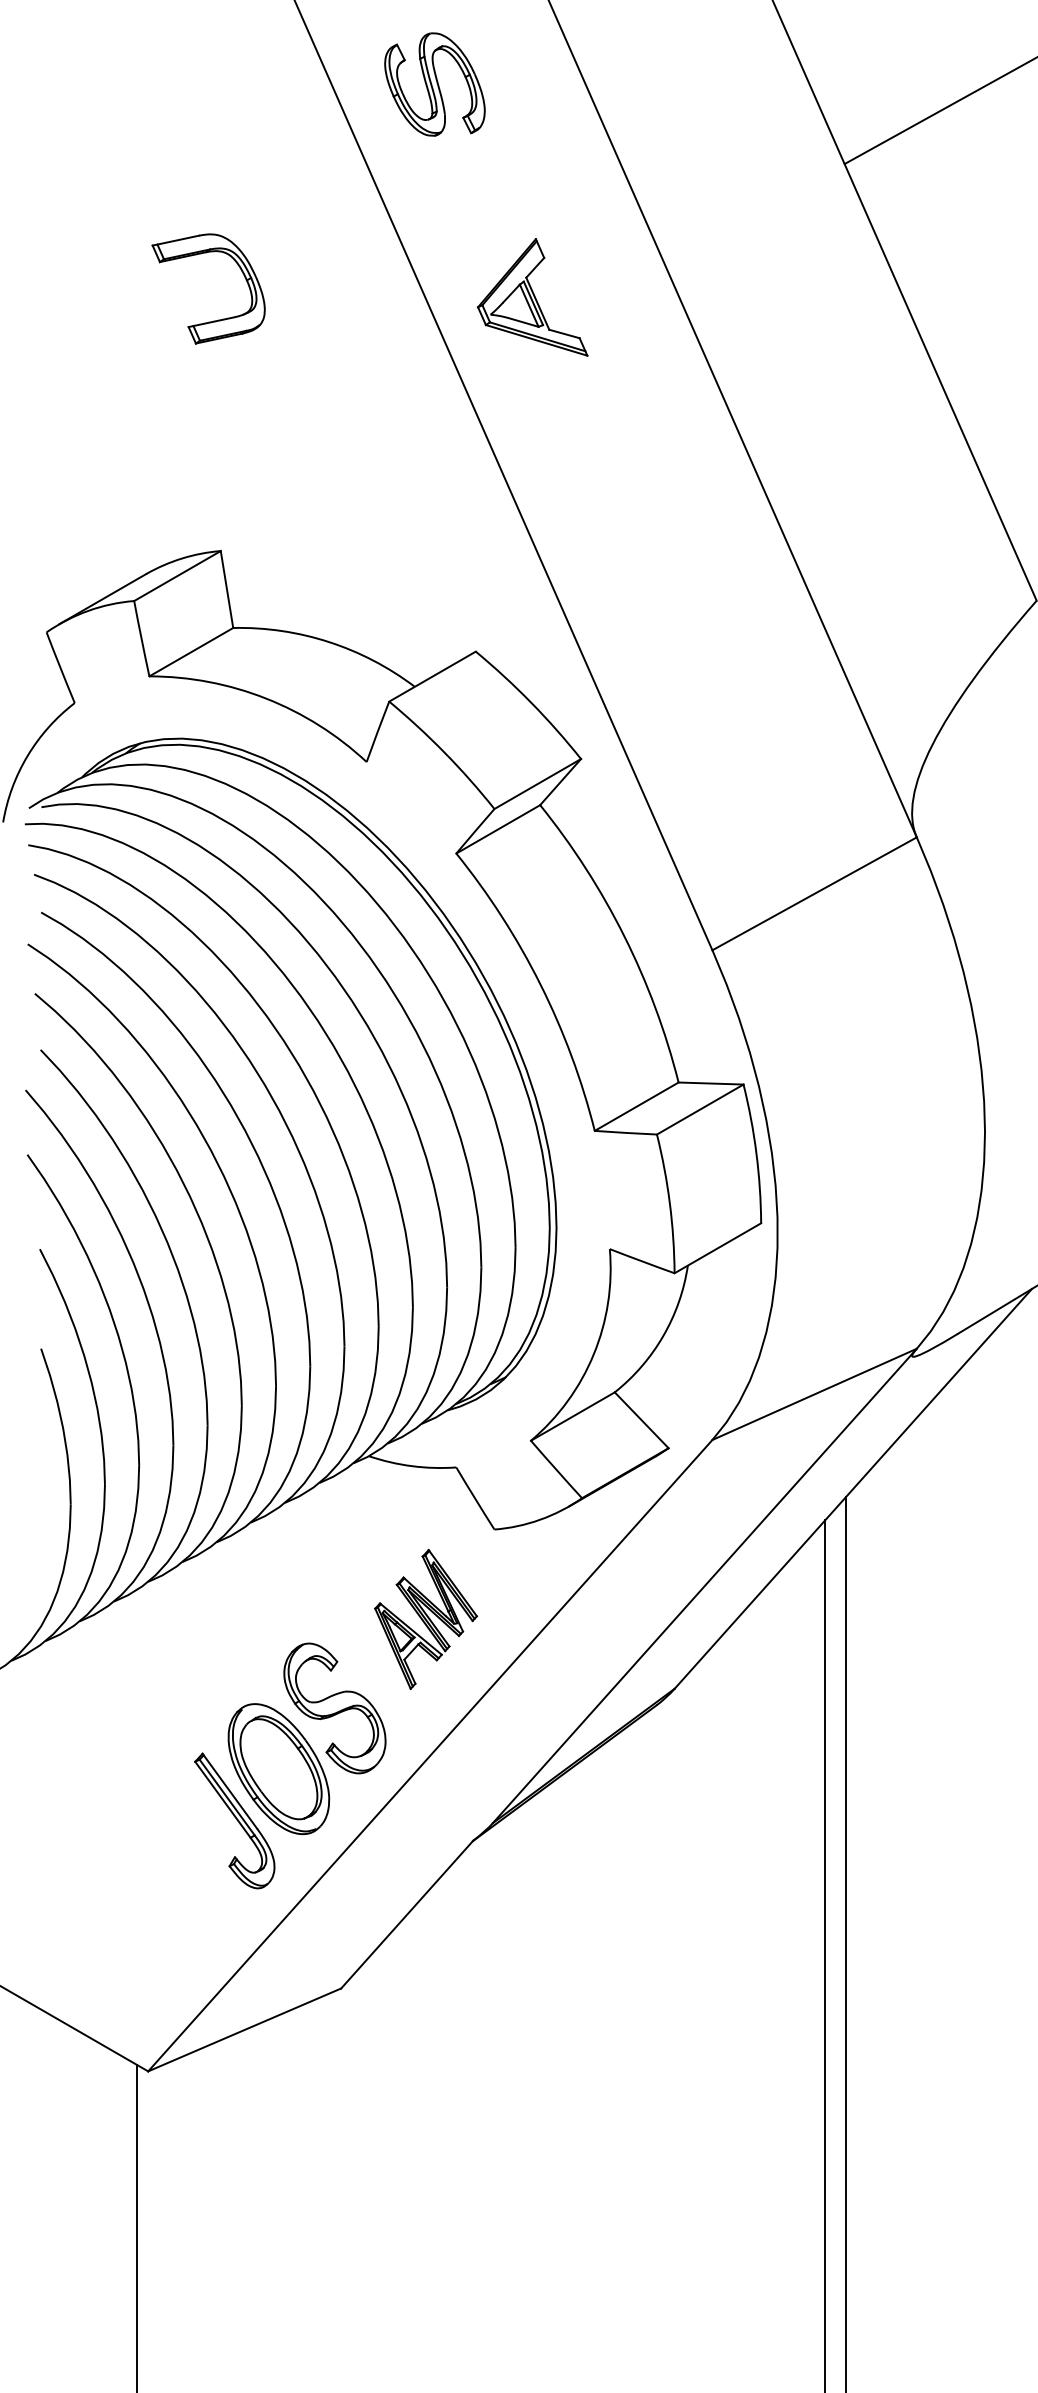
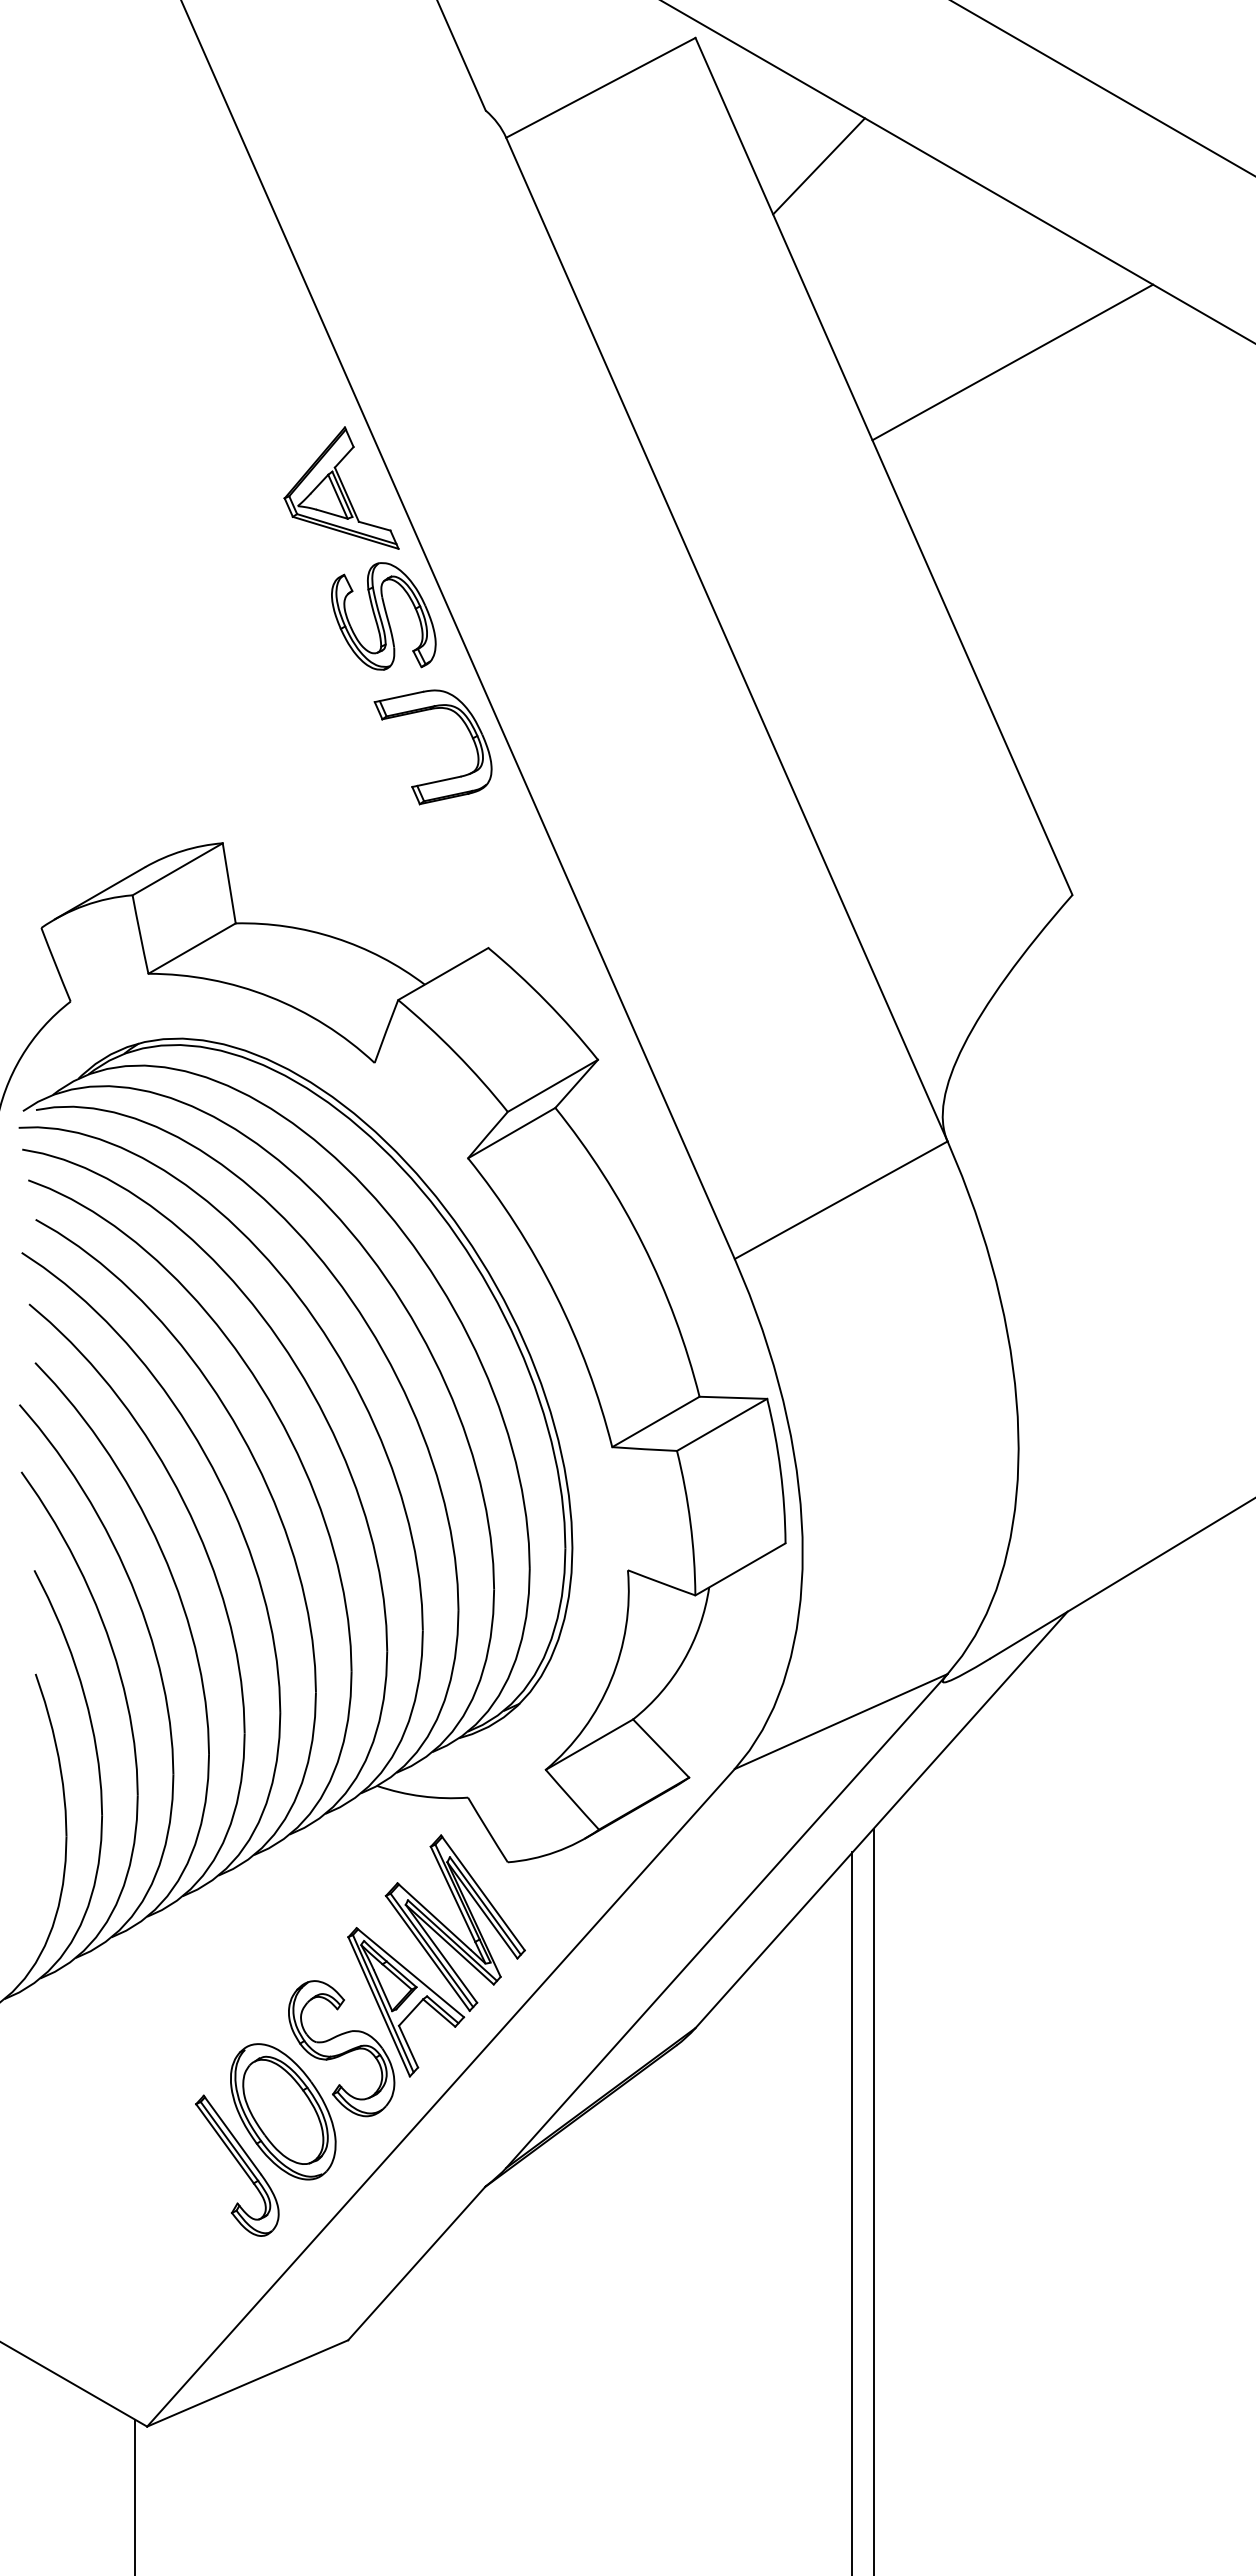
part: (434, 84) -> (383, 616), moved
part: (532, 296) -> (341, 487), moved
part: (216, 319) -> (441, 779), moved
part: (426, 1619) -> (436, 1955), size x1.67

